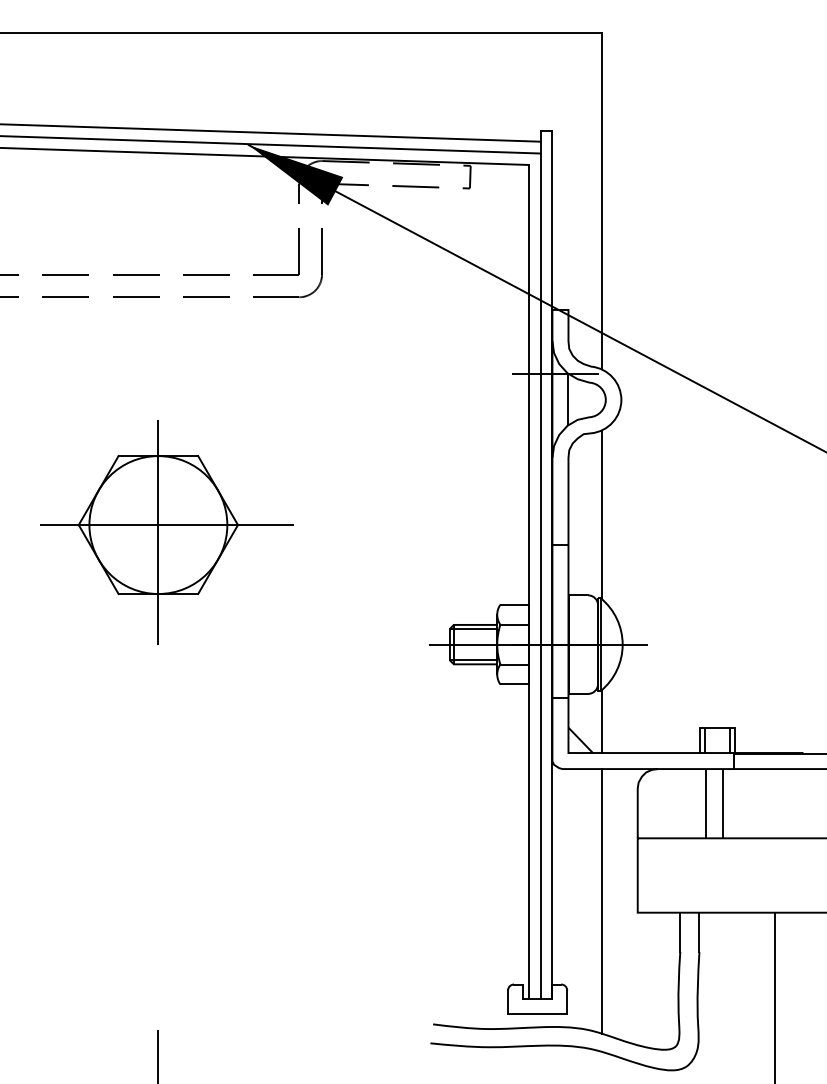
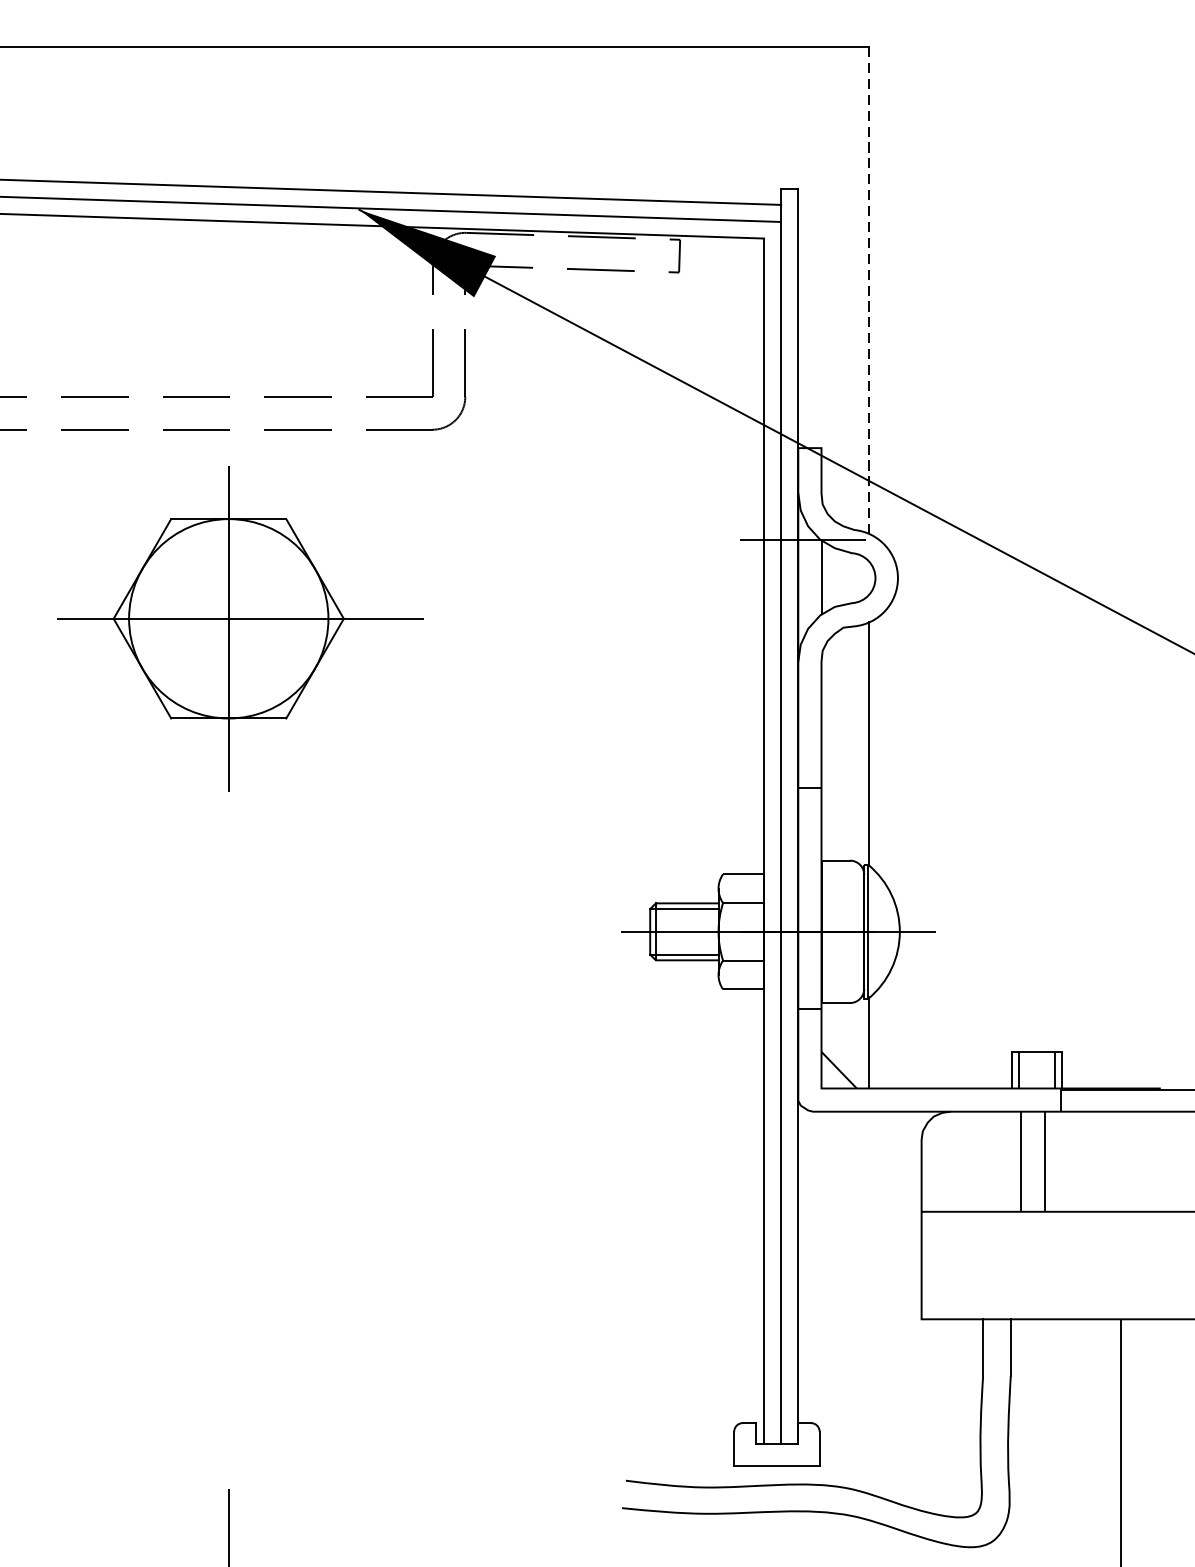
line: (601, 201) -> (869, 291), solid -> dashed
part: (166, 532) -> (240, 629), moved
line: (601, 901) -> (869, 1303), removed

